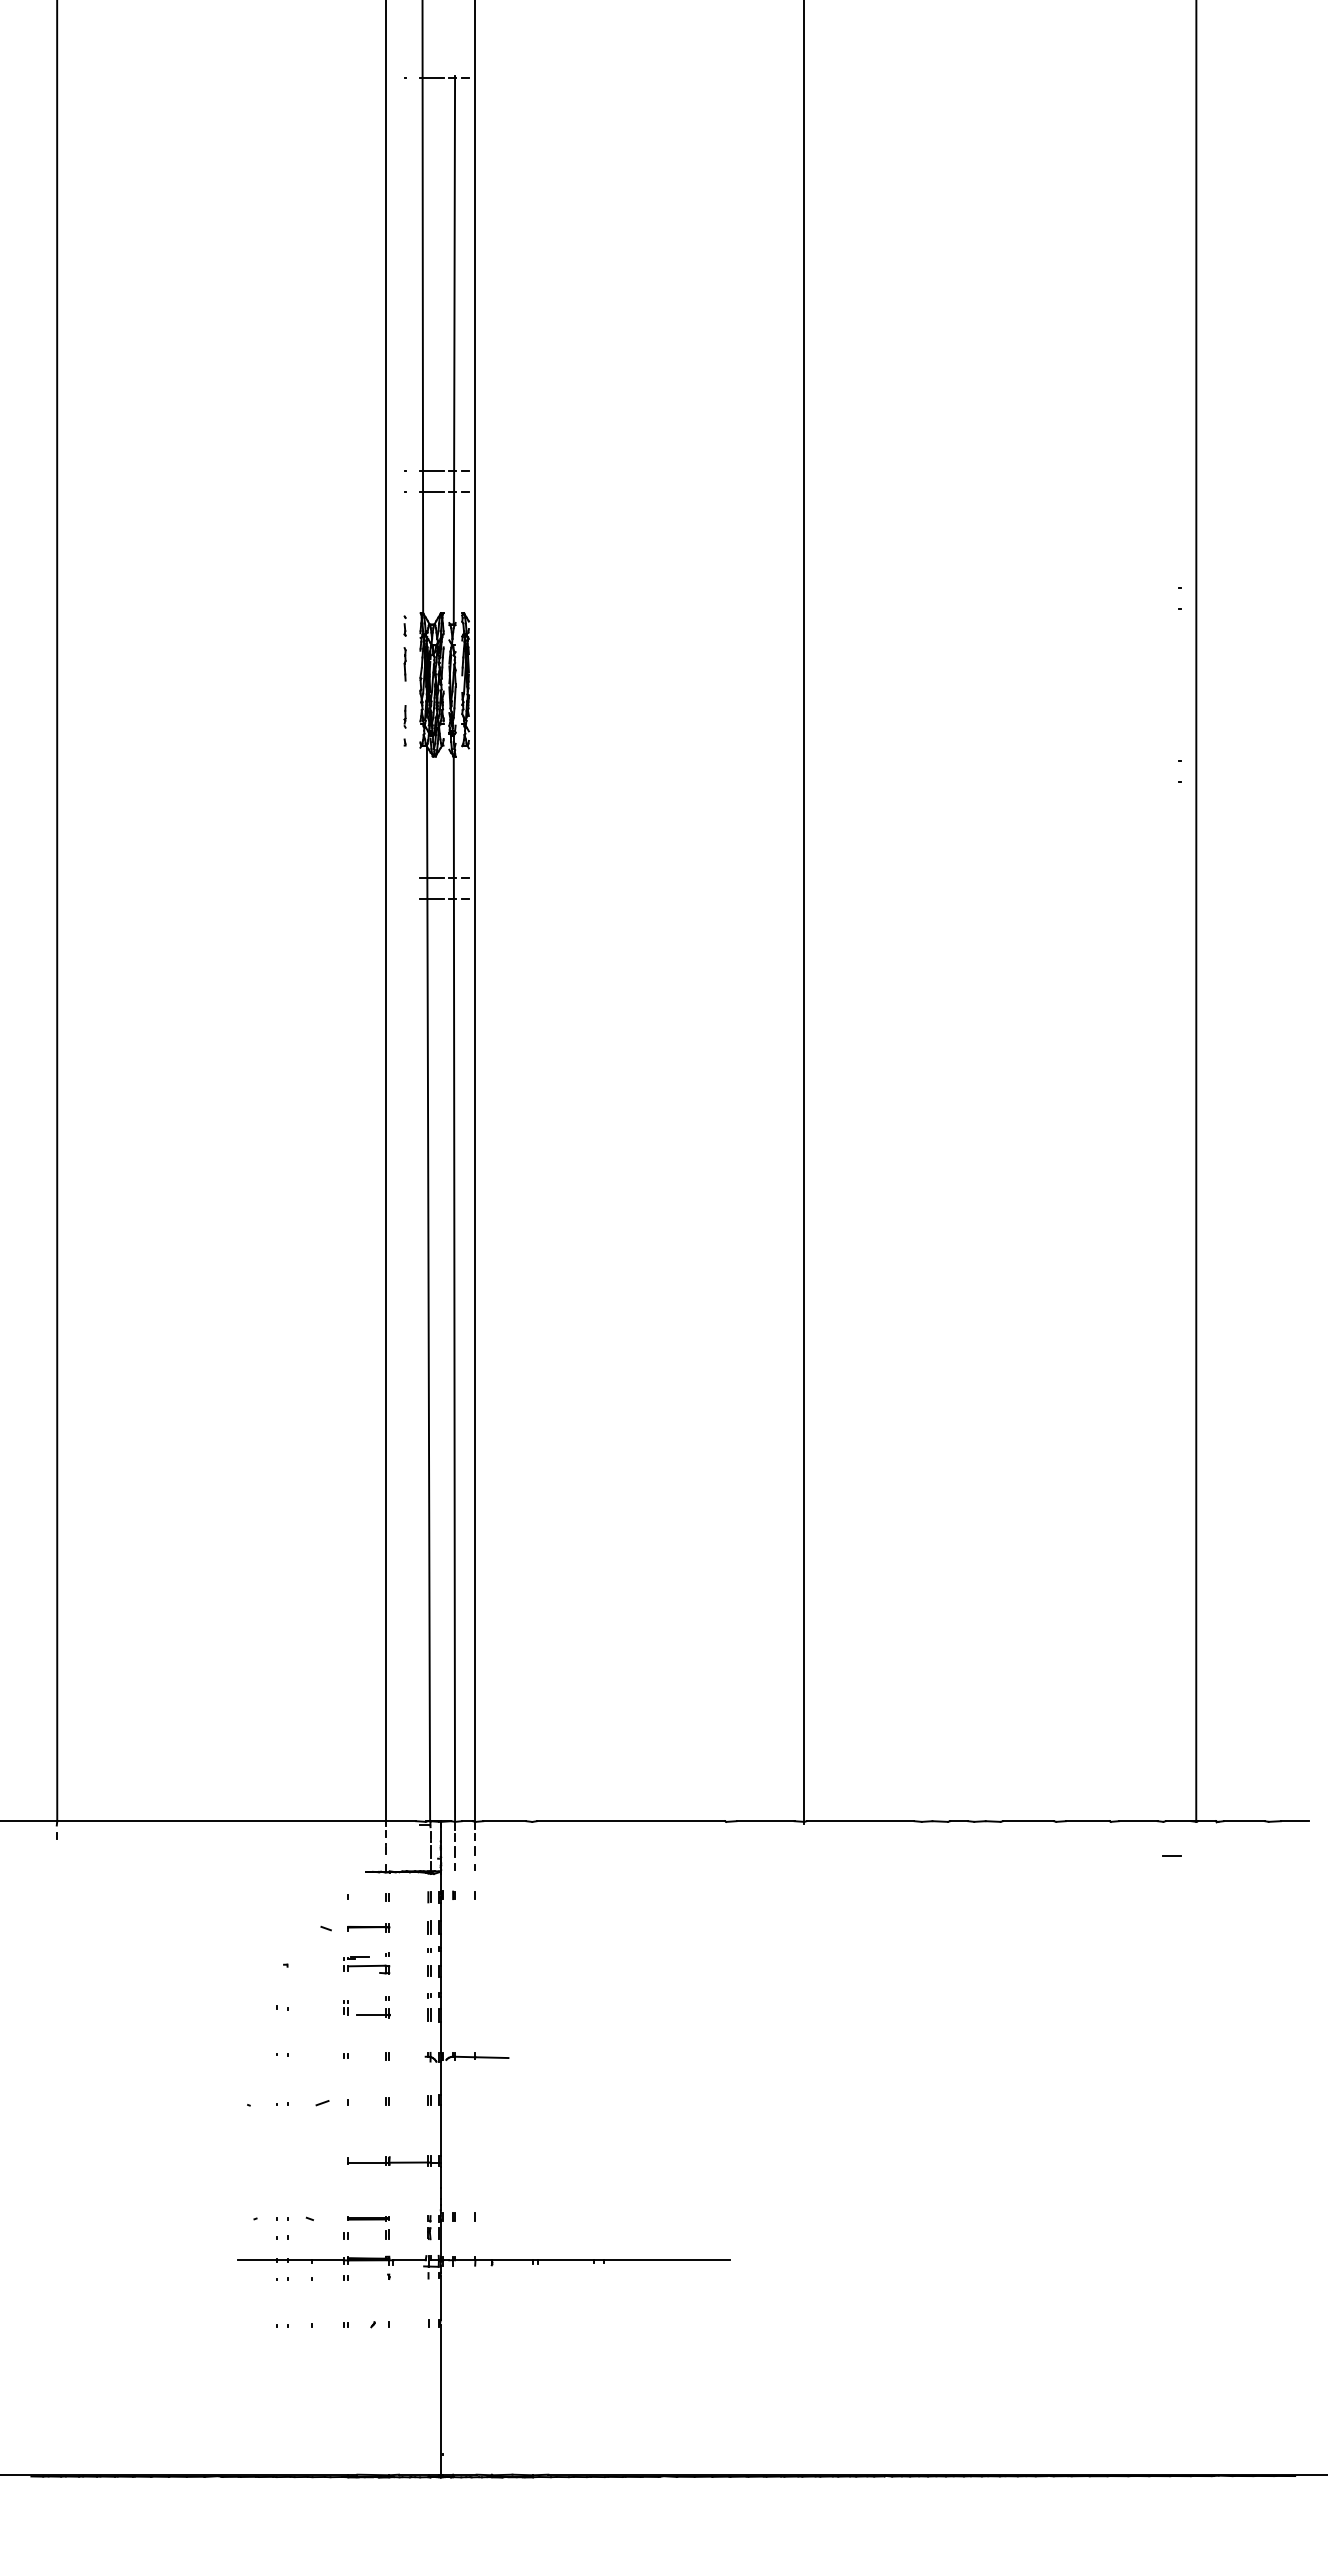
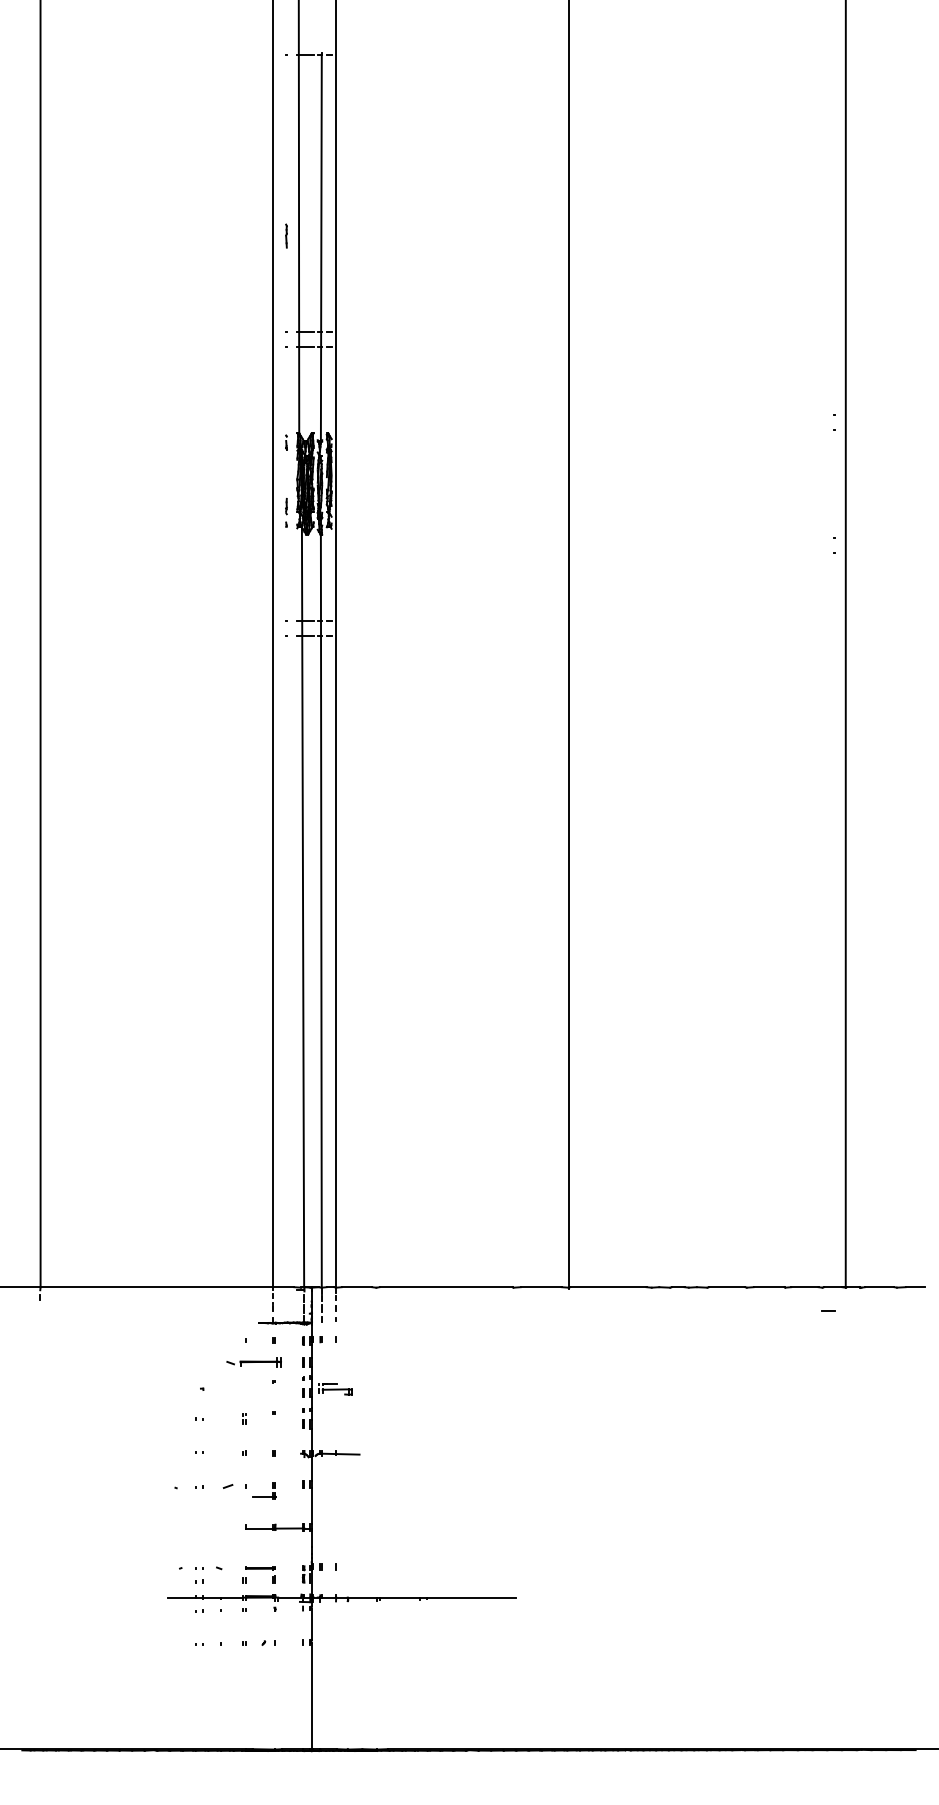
line: (404, 664) -> (286, 236), moved
part: (368, 1927) -> (260, 1362), size x1.4
part: (366, 1965) -> (335, 1389), moved
part: (373, 2013) -> (264, 1495), moved

